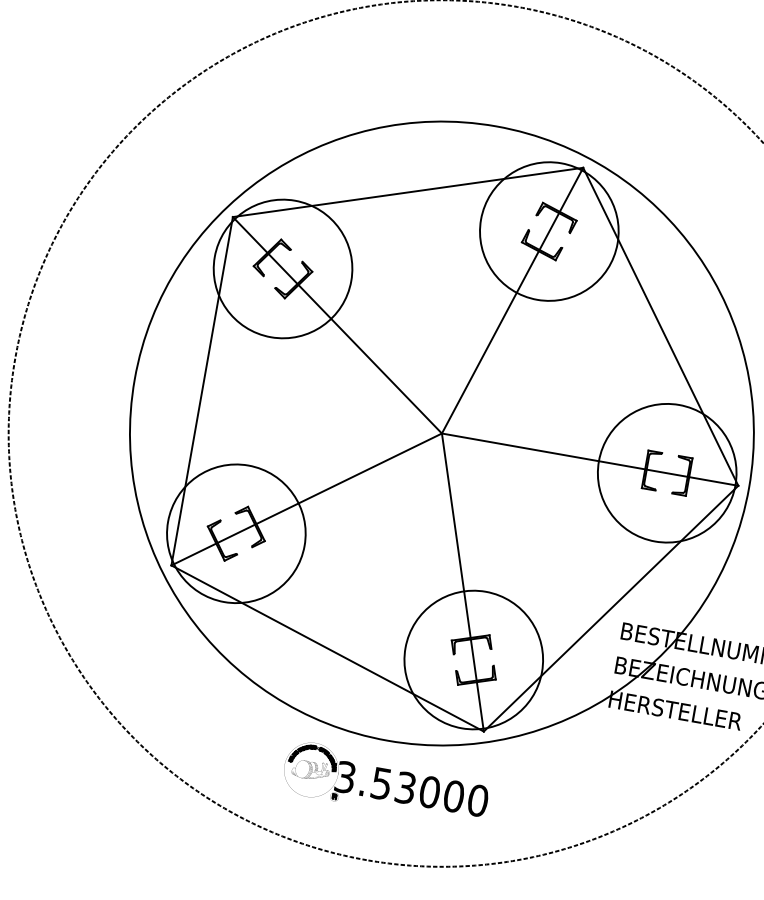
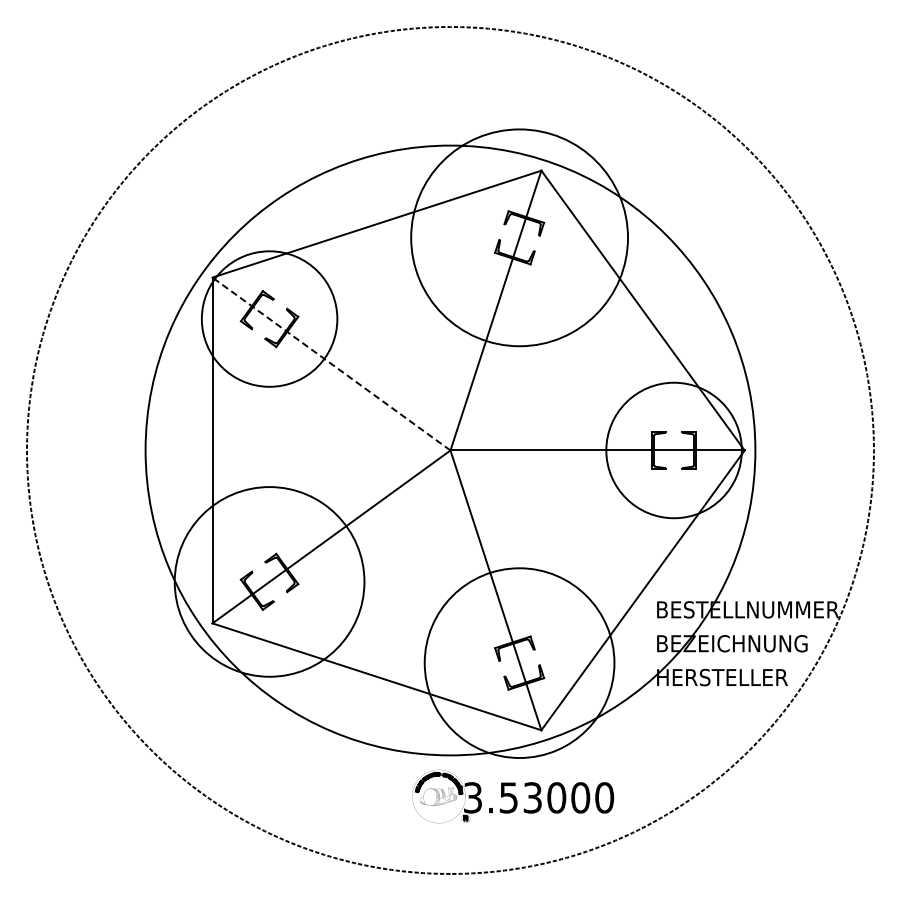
circle: (549, 231) -> (519, 237), size x1.6
line: (337, 324) -> (331, 363), solid -> dashed
circle: (236, 533) -> (269, 581), size x1.4
circle: (473, 659) -> (519, 662), size x1.4
part: (386, 783) -> (513, 796), moved

